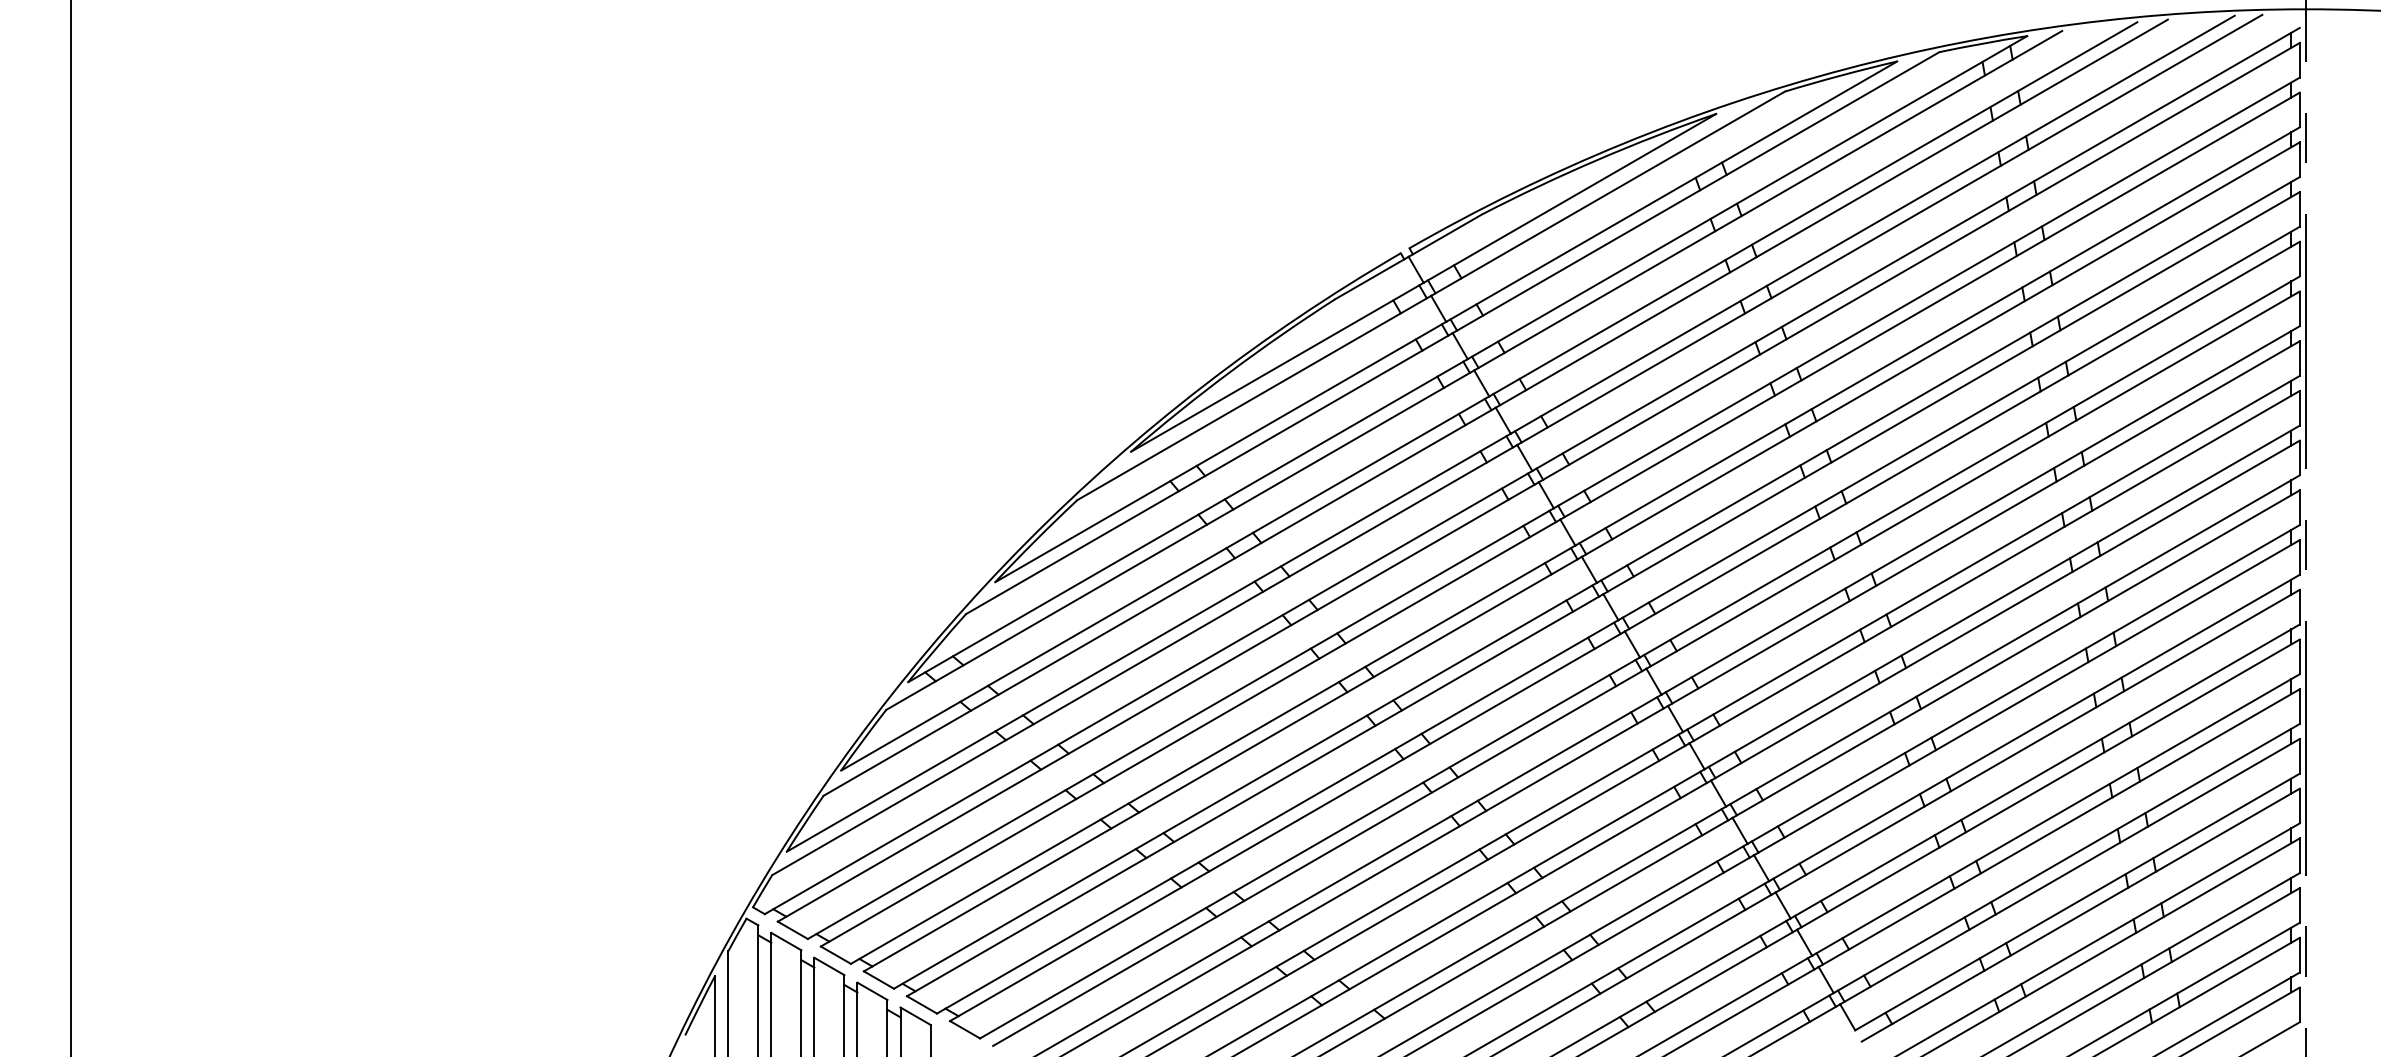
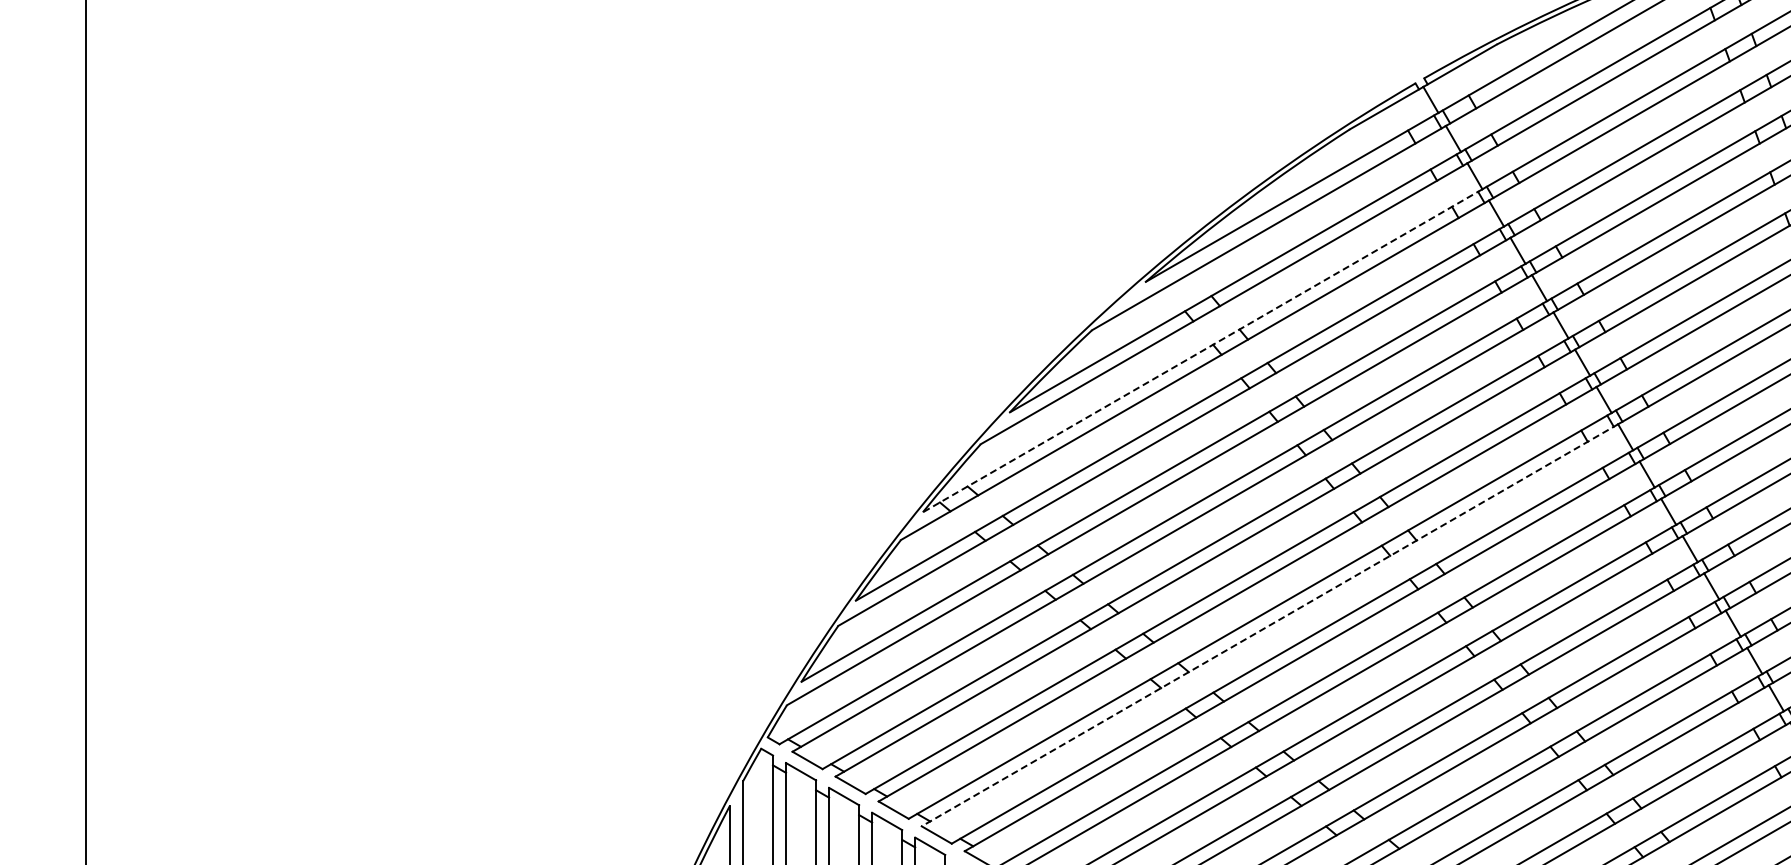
line: (1187, 520) -> (1202, 350), solid -> dashed
line: (1254, 795) -> (1269, 625), solid -> dashed

